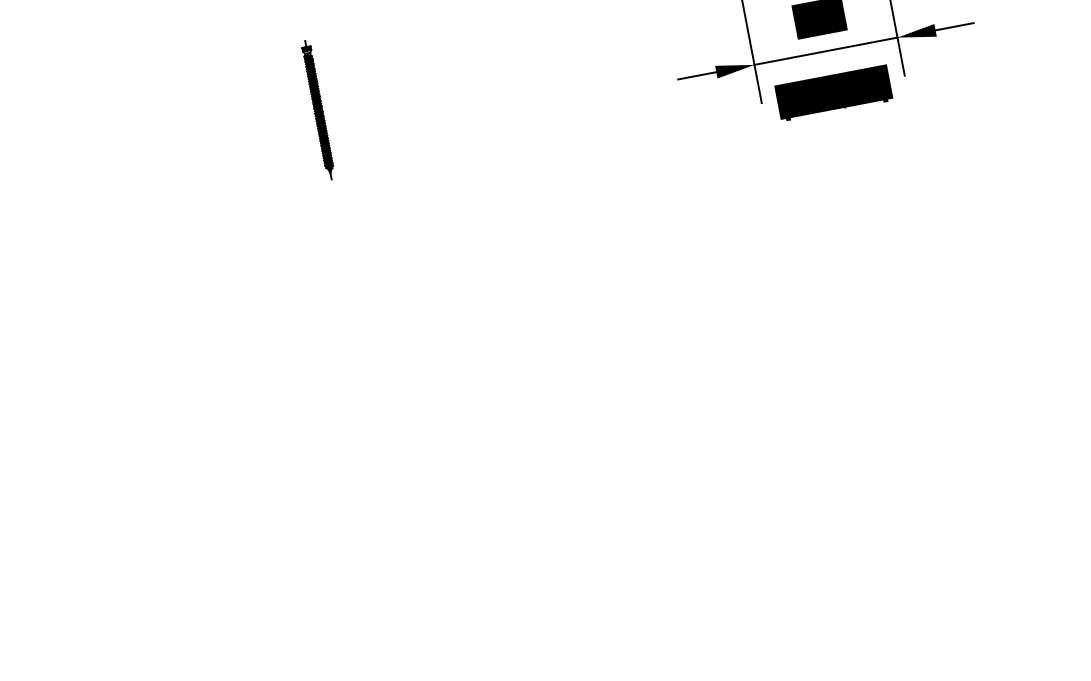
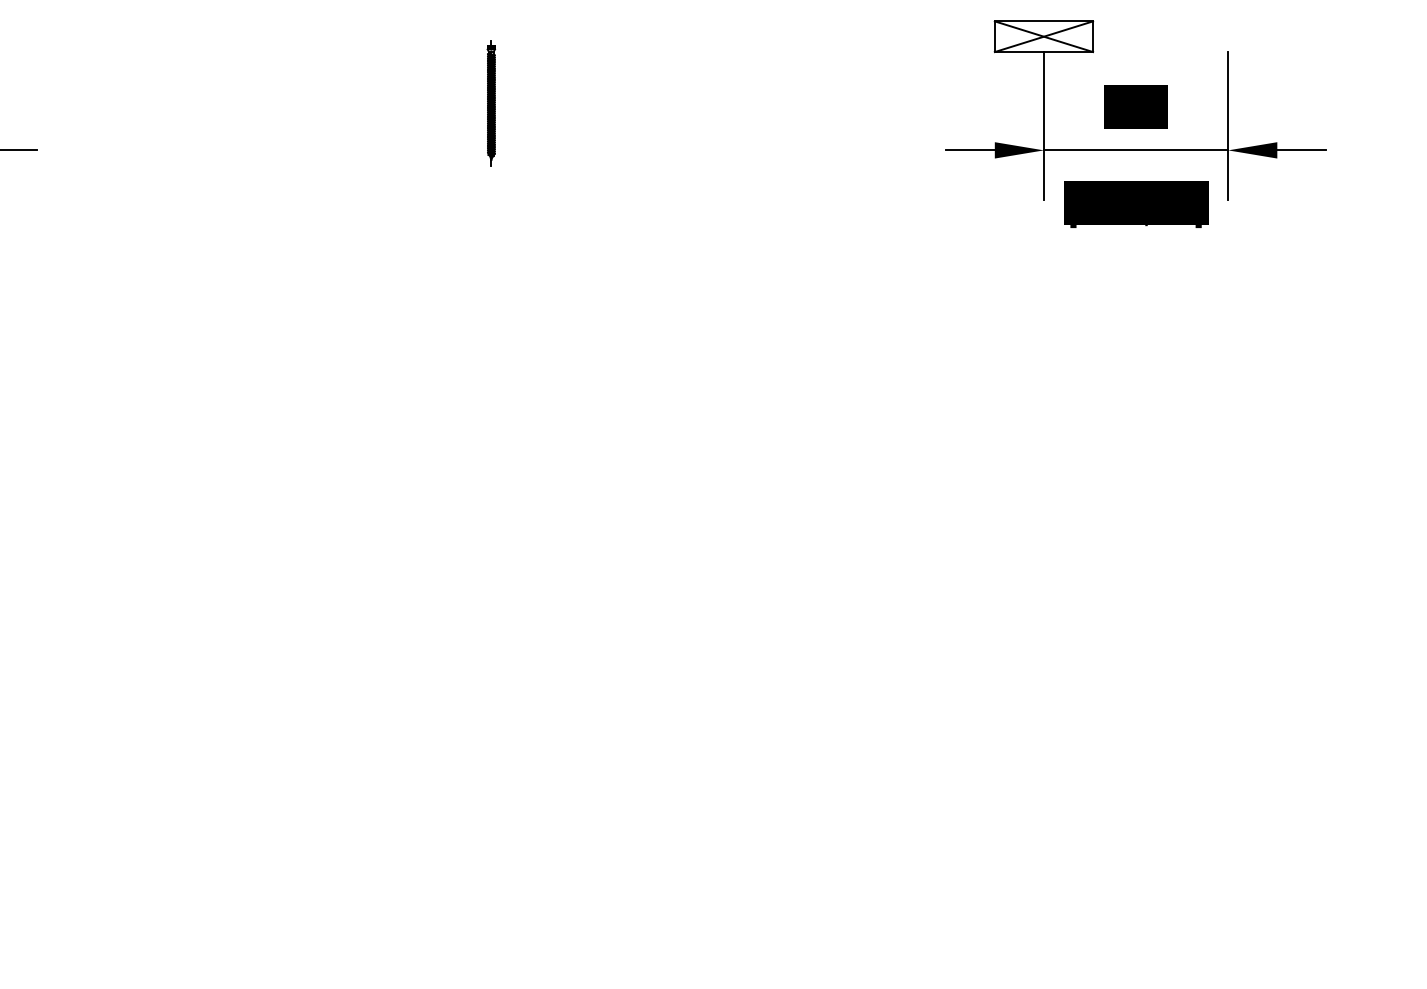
part: (318, 109) -> (491, 102), size x0.7

